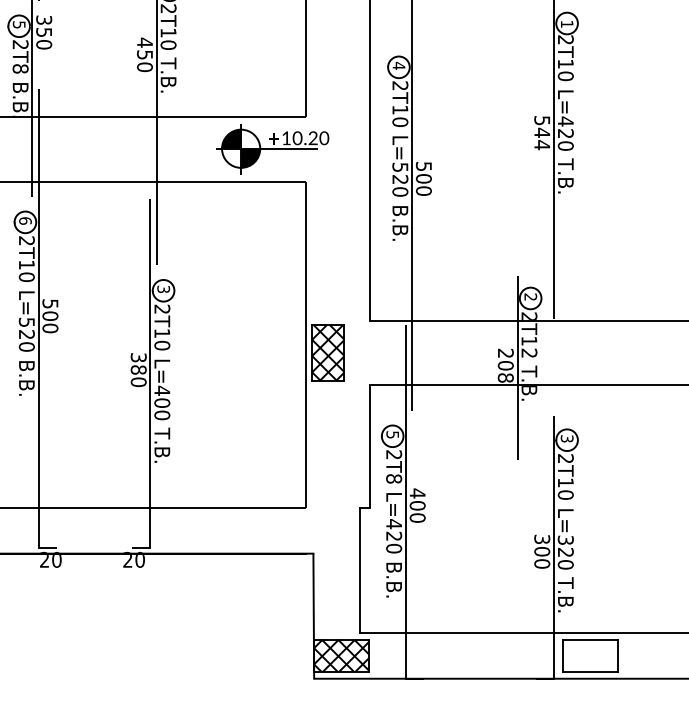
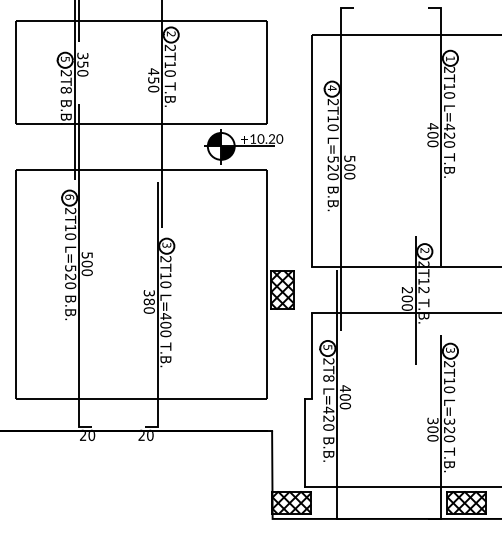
text: (541, 133) -> (432, 135), 544 -> 400
text: (506, 377) -> (407, 307), 208 -> 200
hatch: (589, 655) -> (466, 502), added

